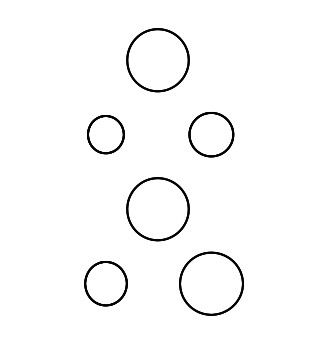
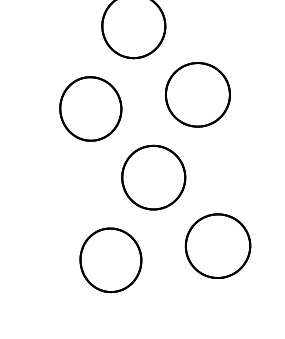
part: (105, 134) -> (90, 108), size x1.67
part: (211, 134) -> (198, 94), size x1.43
part: (105, 283) -> (110, 260), size x1.43

